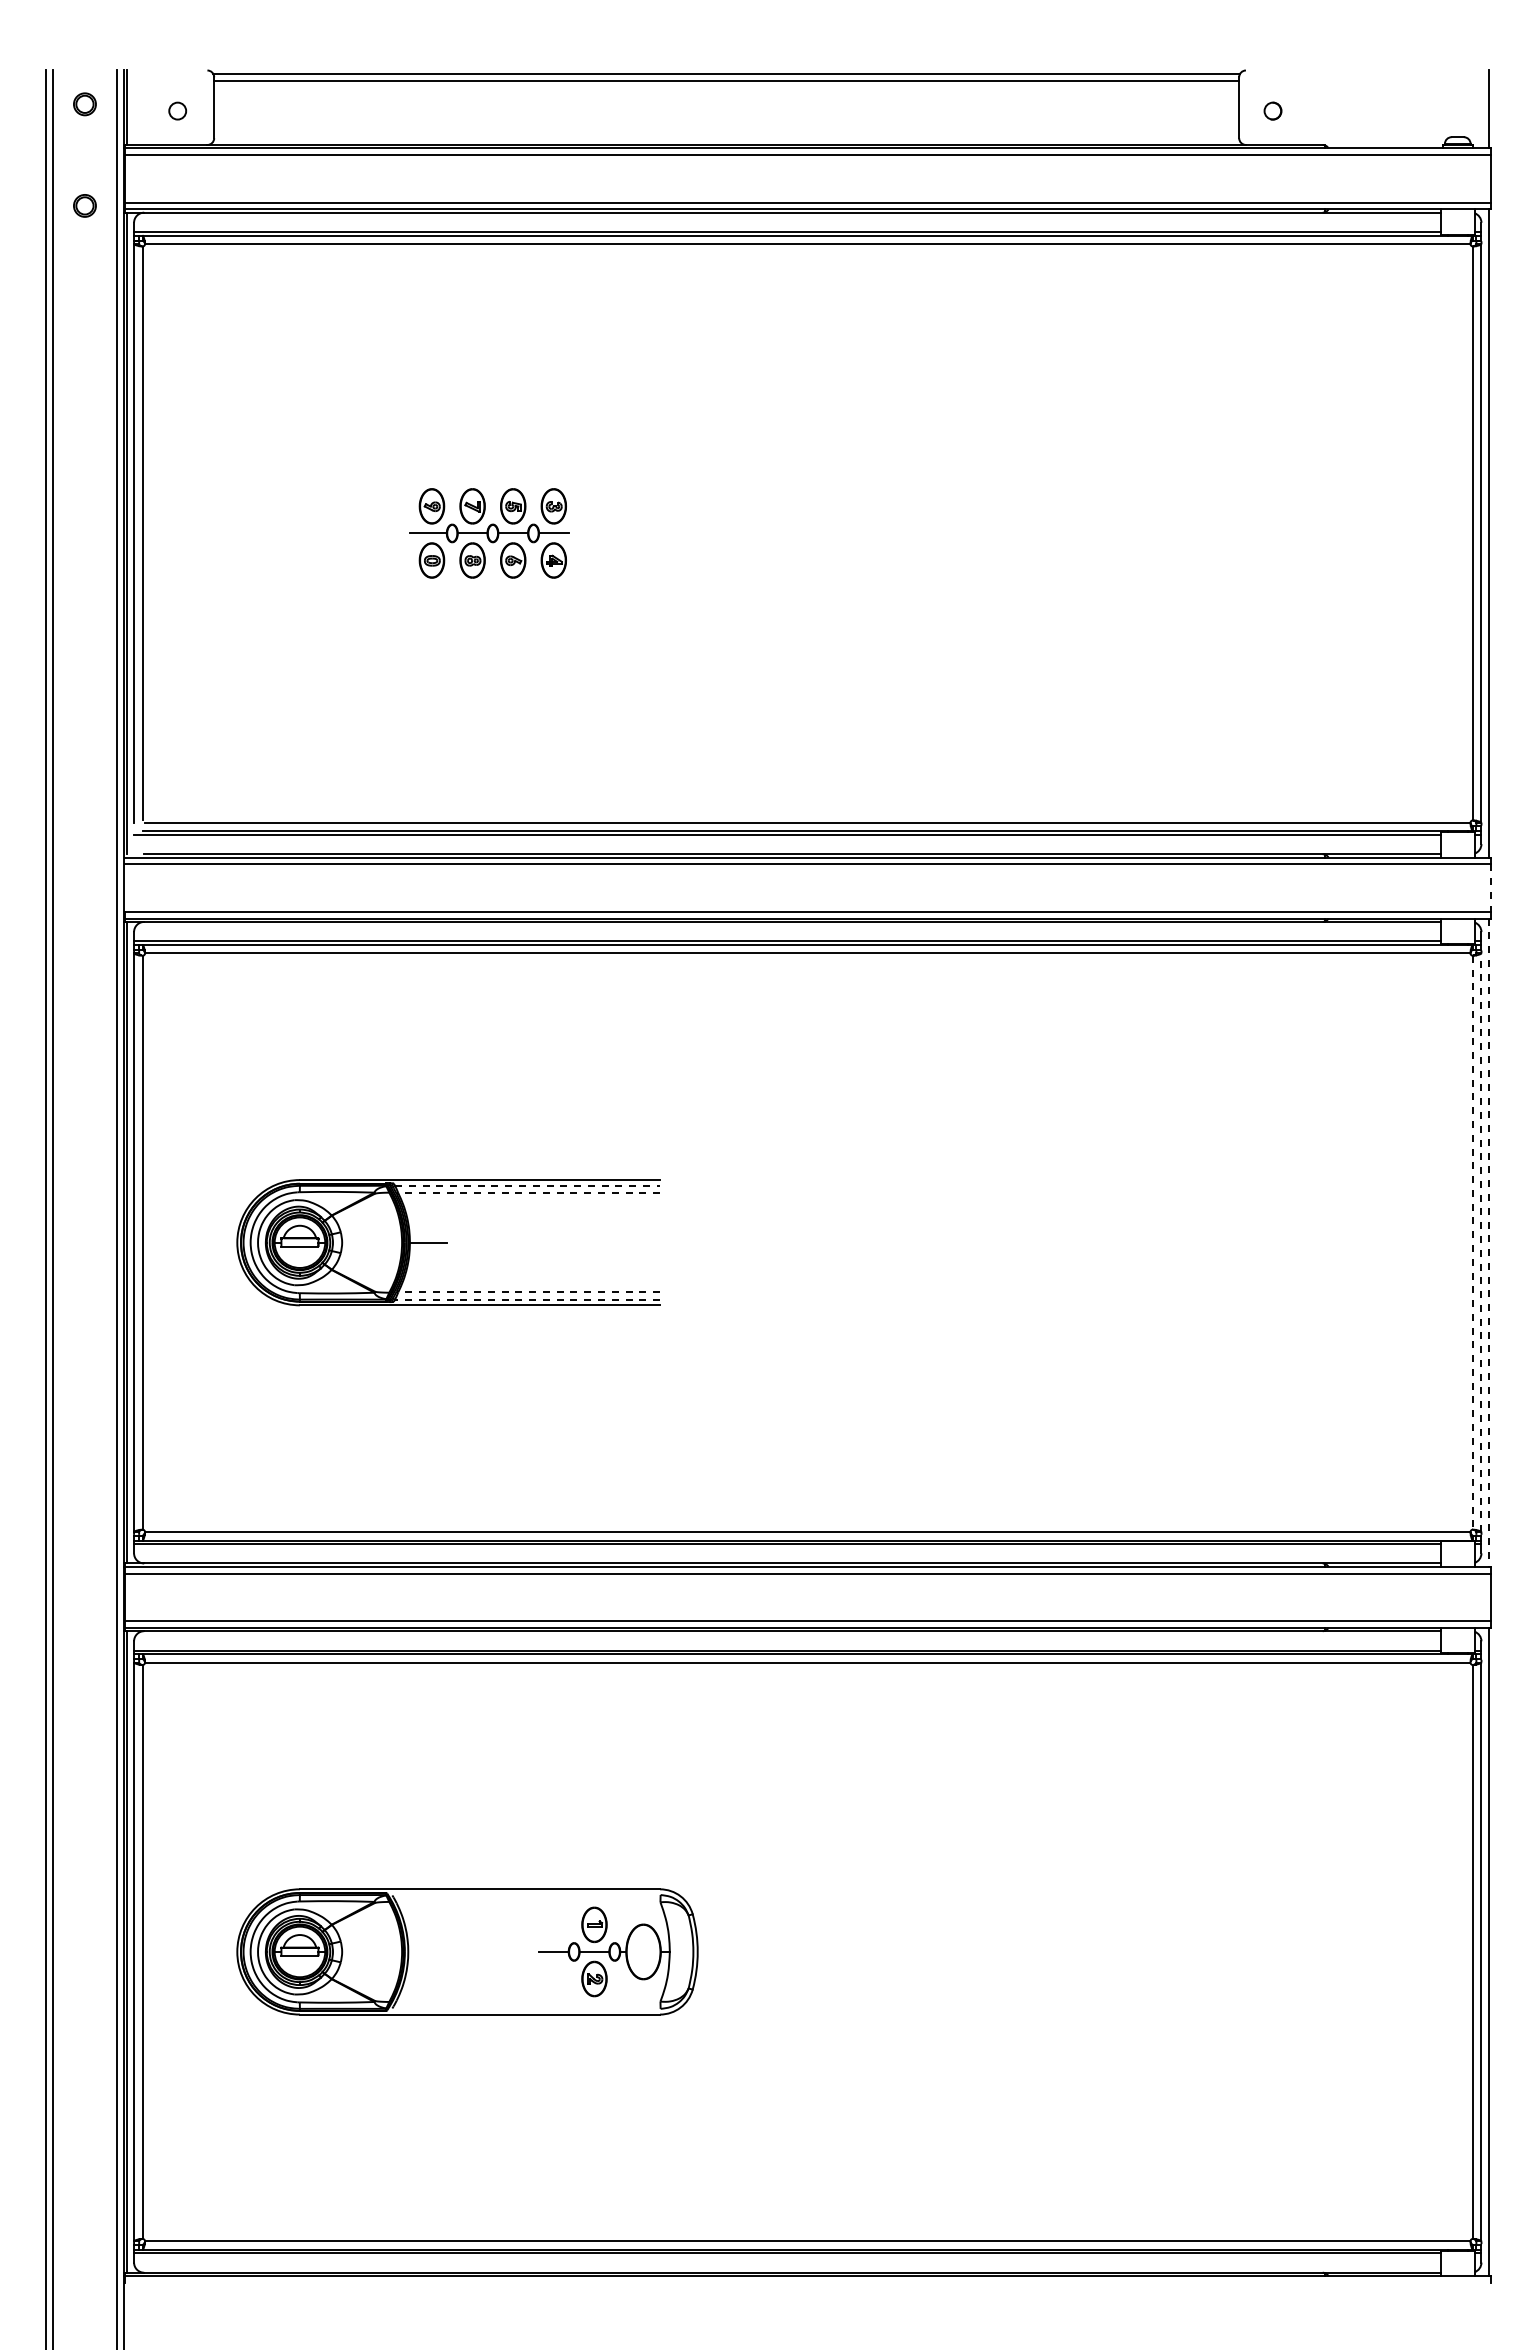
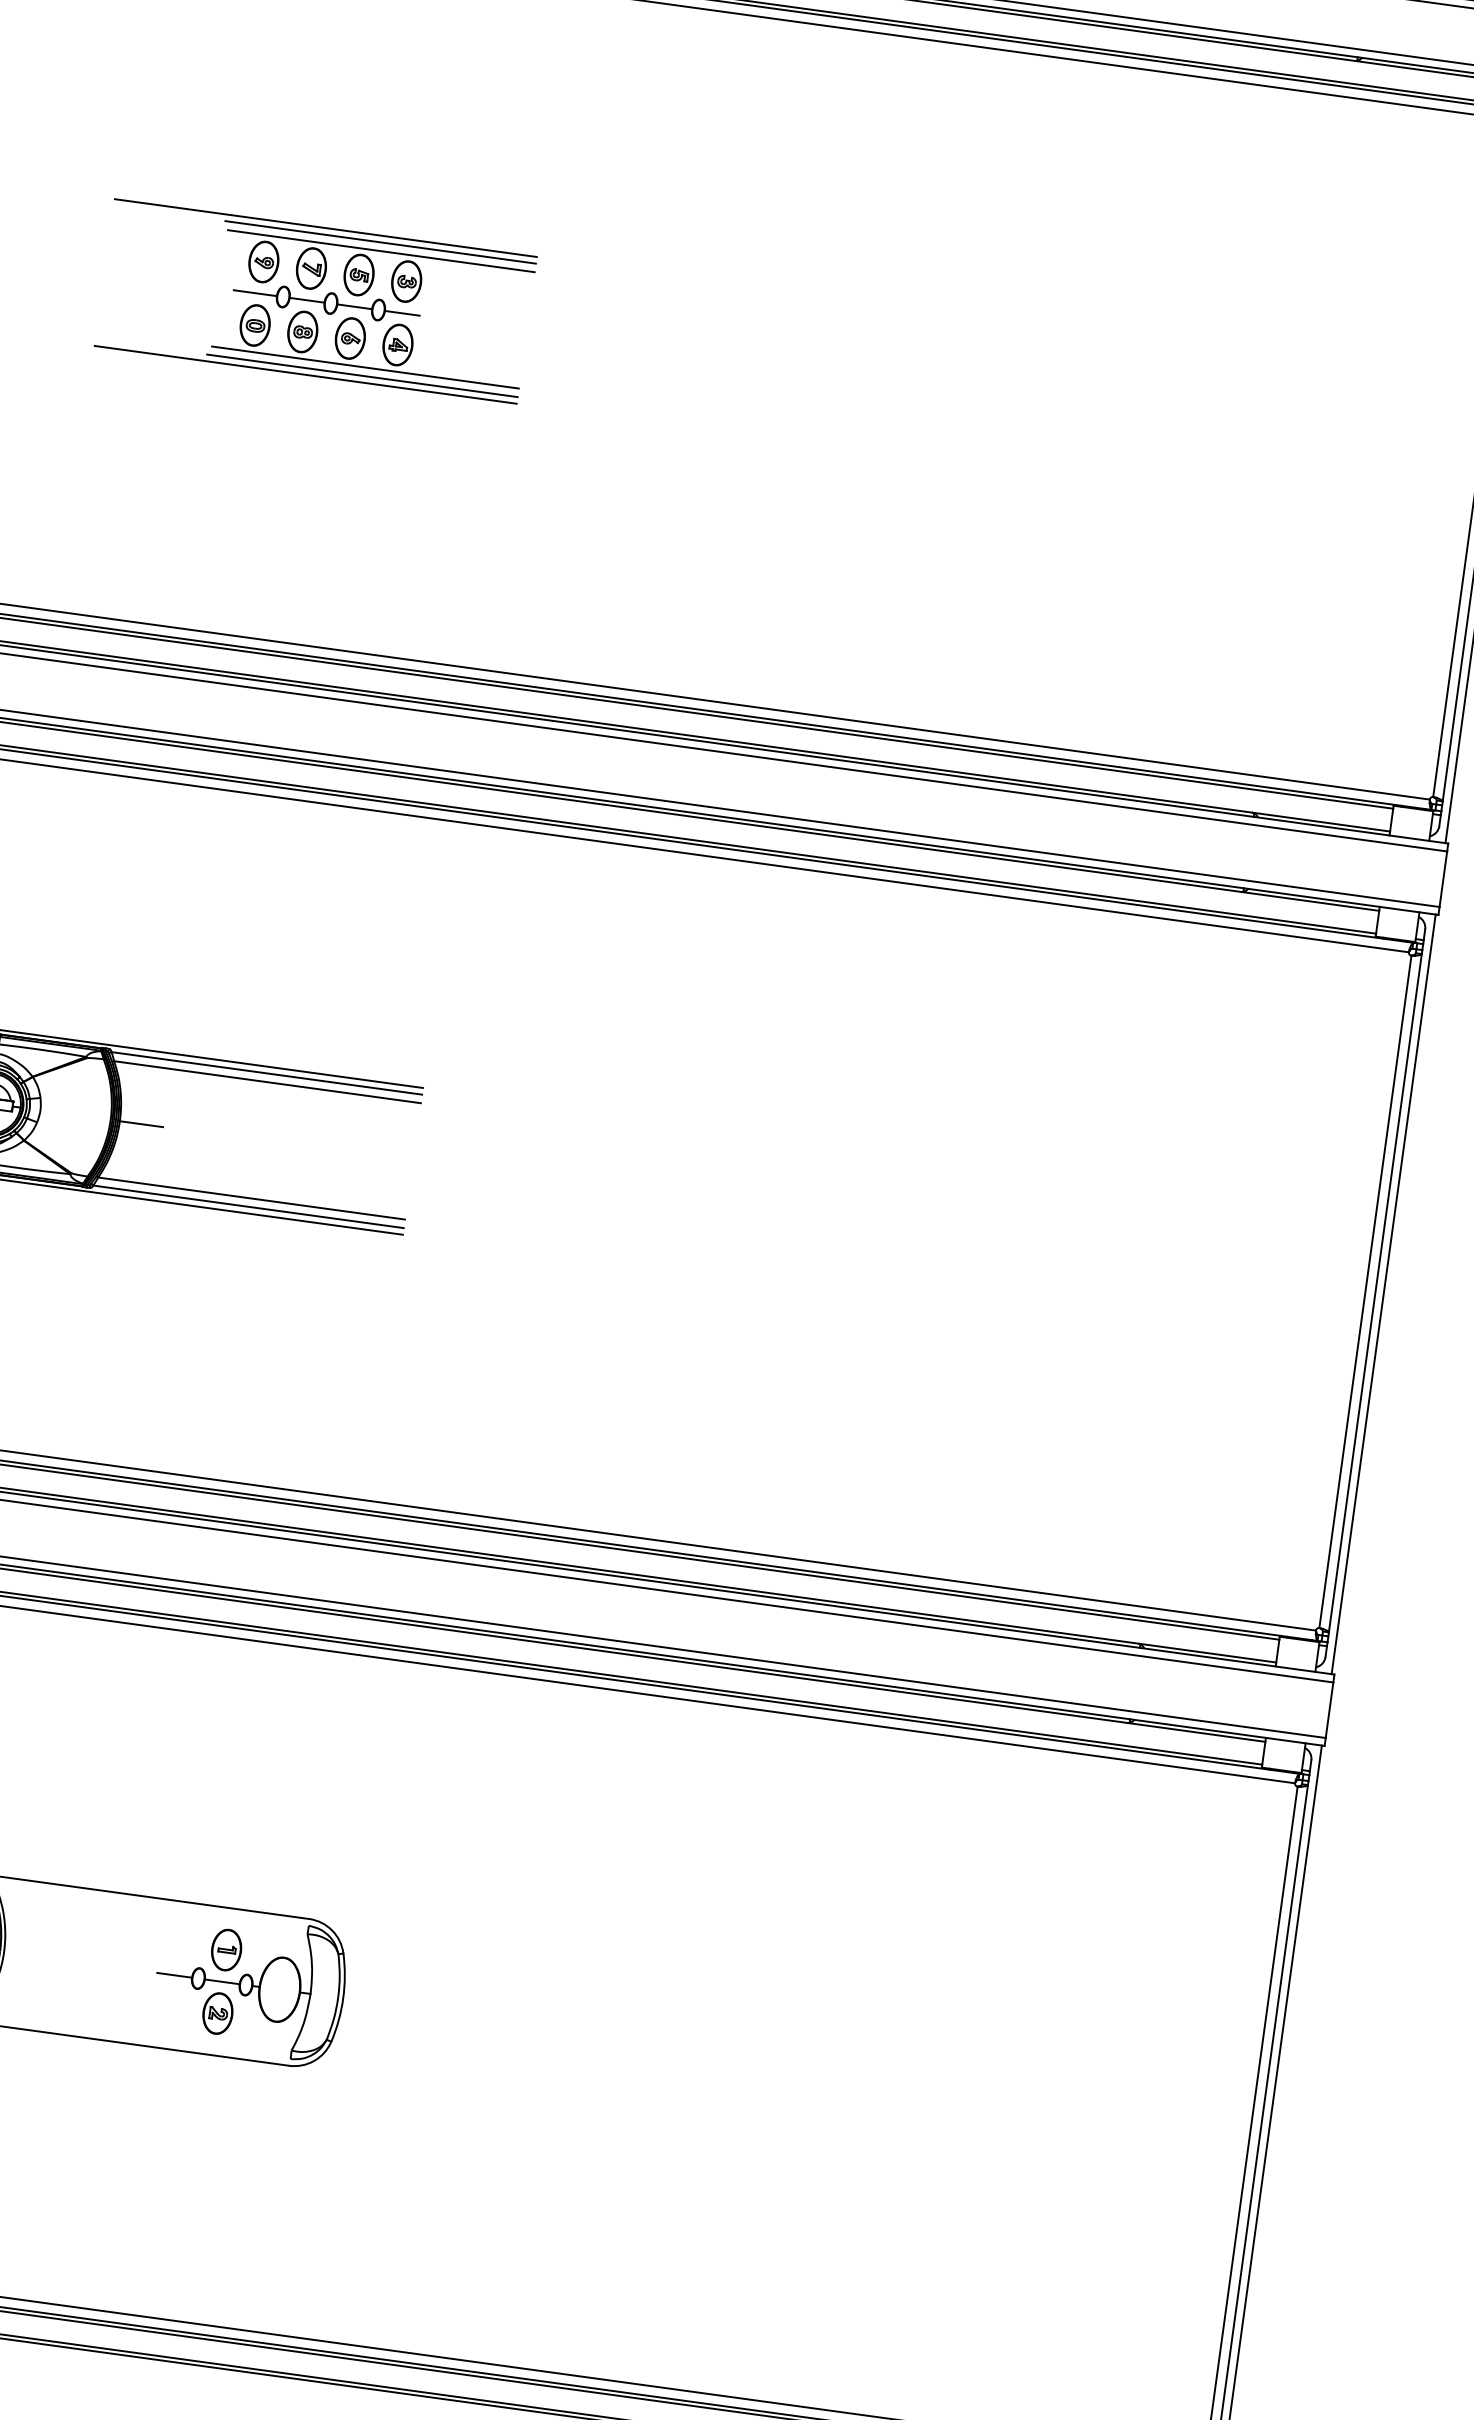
line: (479, 470) -> (325, 227), added
line: (527, 476) -> (380, 242), added
line: (529, 483) -> (381, 250), added
line: (529, 583) -> (365, 368), added
line: (527, 590) -> (362, 375), added
line: (479, 596) -> (305, 375), added
line: (1490, 888) -> (1442, 879), dashed -> solid
line: (528, 1185) -> (267, 1073), dashed -> solid
line: (529, 1193) -> (267, 1082), dashed -> solid
line: (1473, 1242) -> (1366, 1291), dashed -> solid
line: (1481, 1242) -> (1375, 1292), dashed -> solid
line: (1488, 1243) -> (1383, 1295), dashed -> solid
line: (529, 1292) -> (251, 1198), dashed -> solid
line: (527, 1299) -> (248, 1206), dashed -> solid

